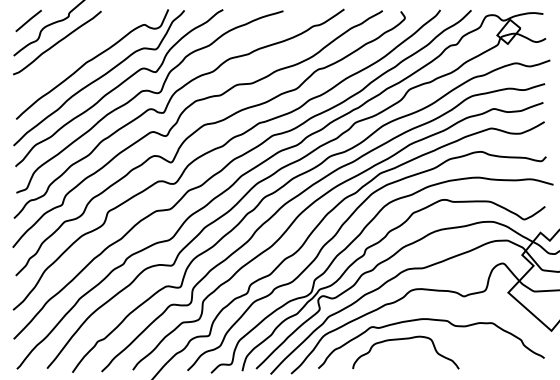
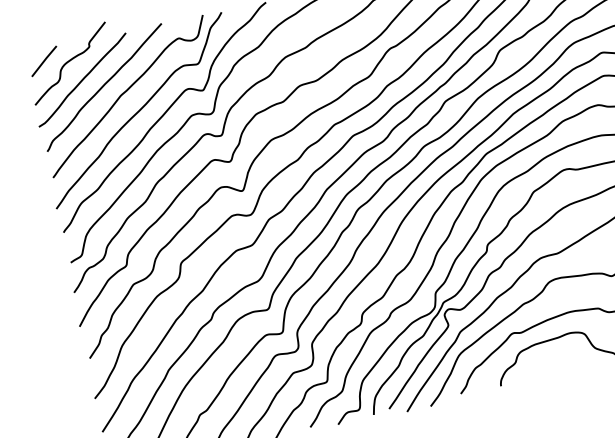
curve: (74, 52) -> (104, 86), added

